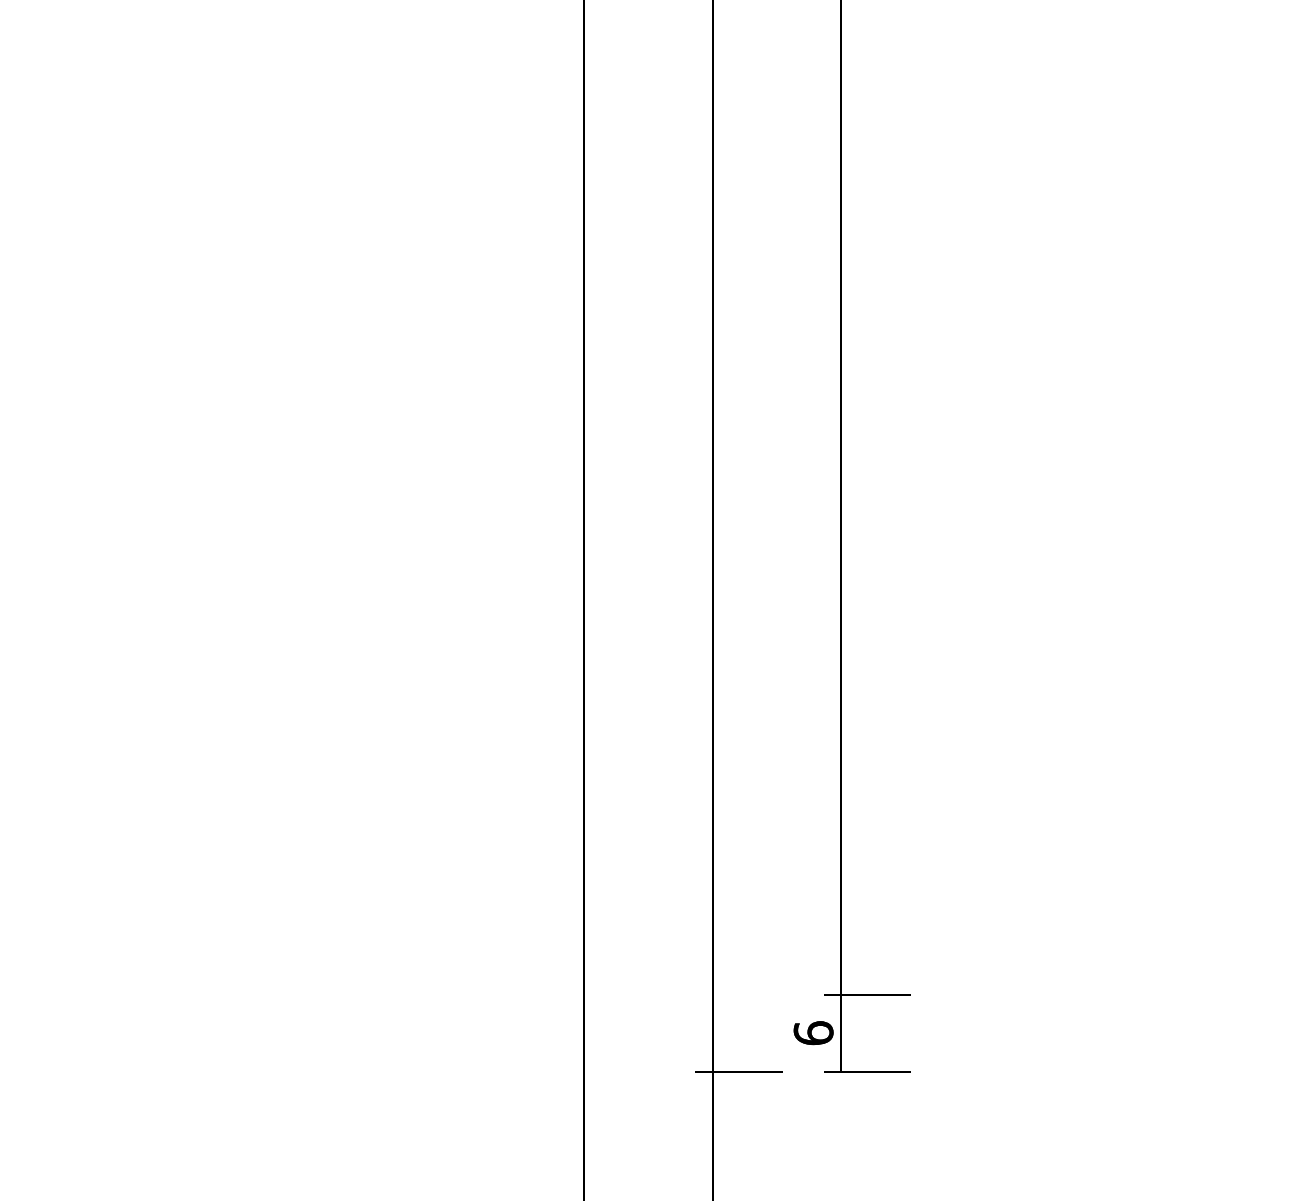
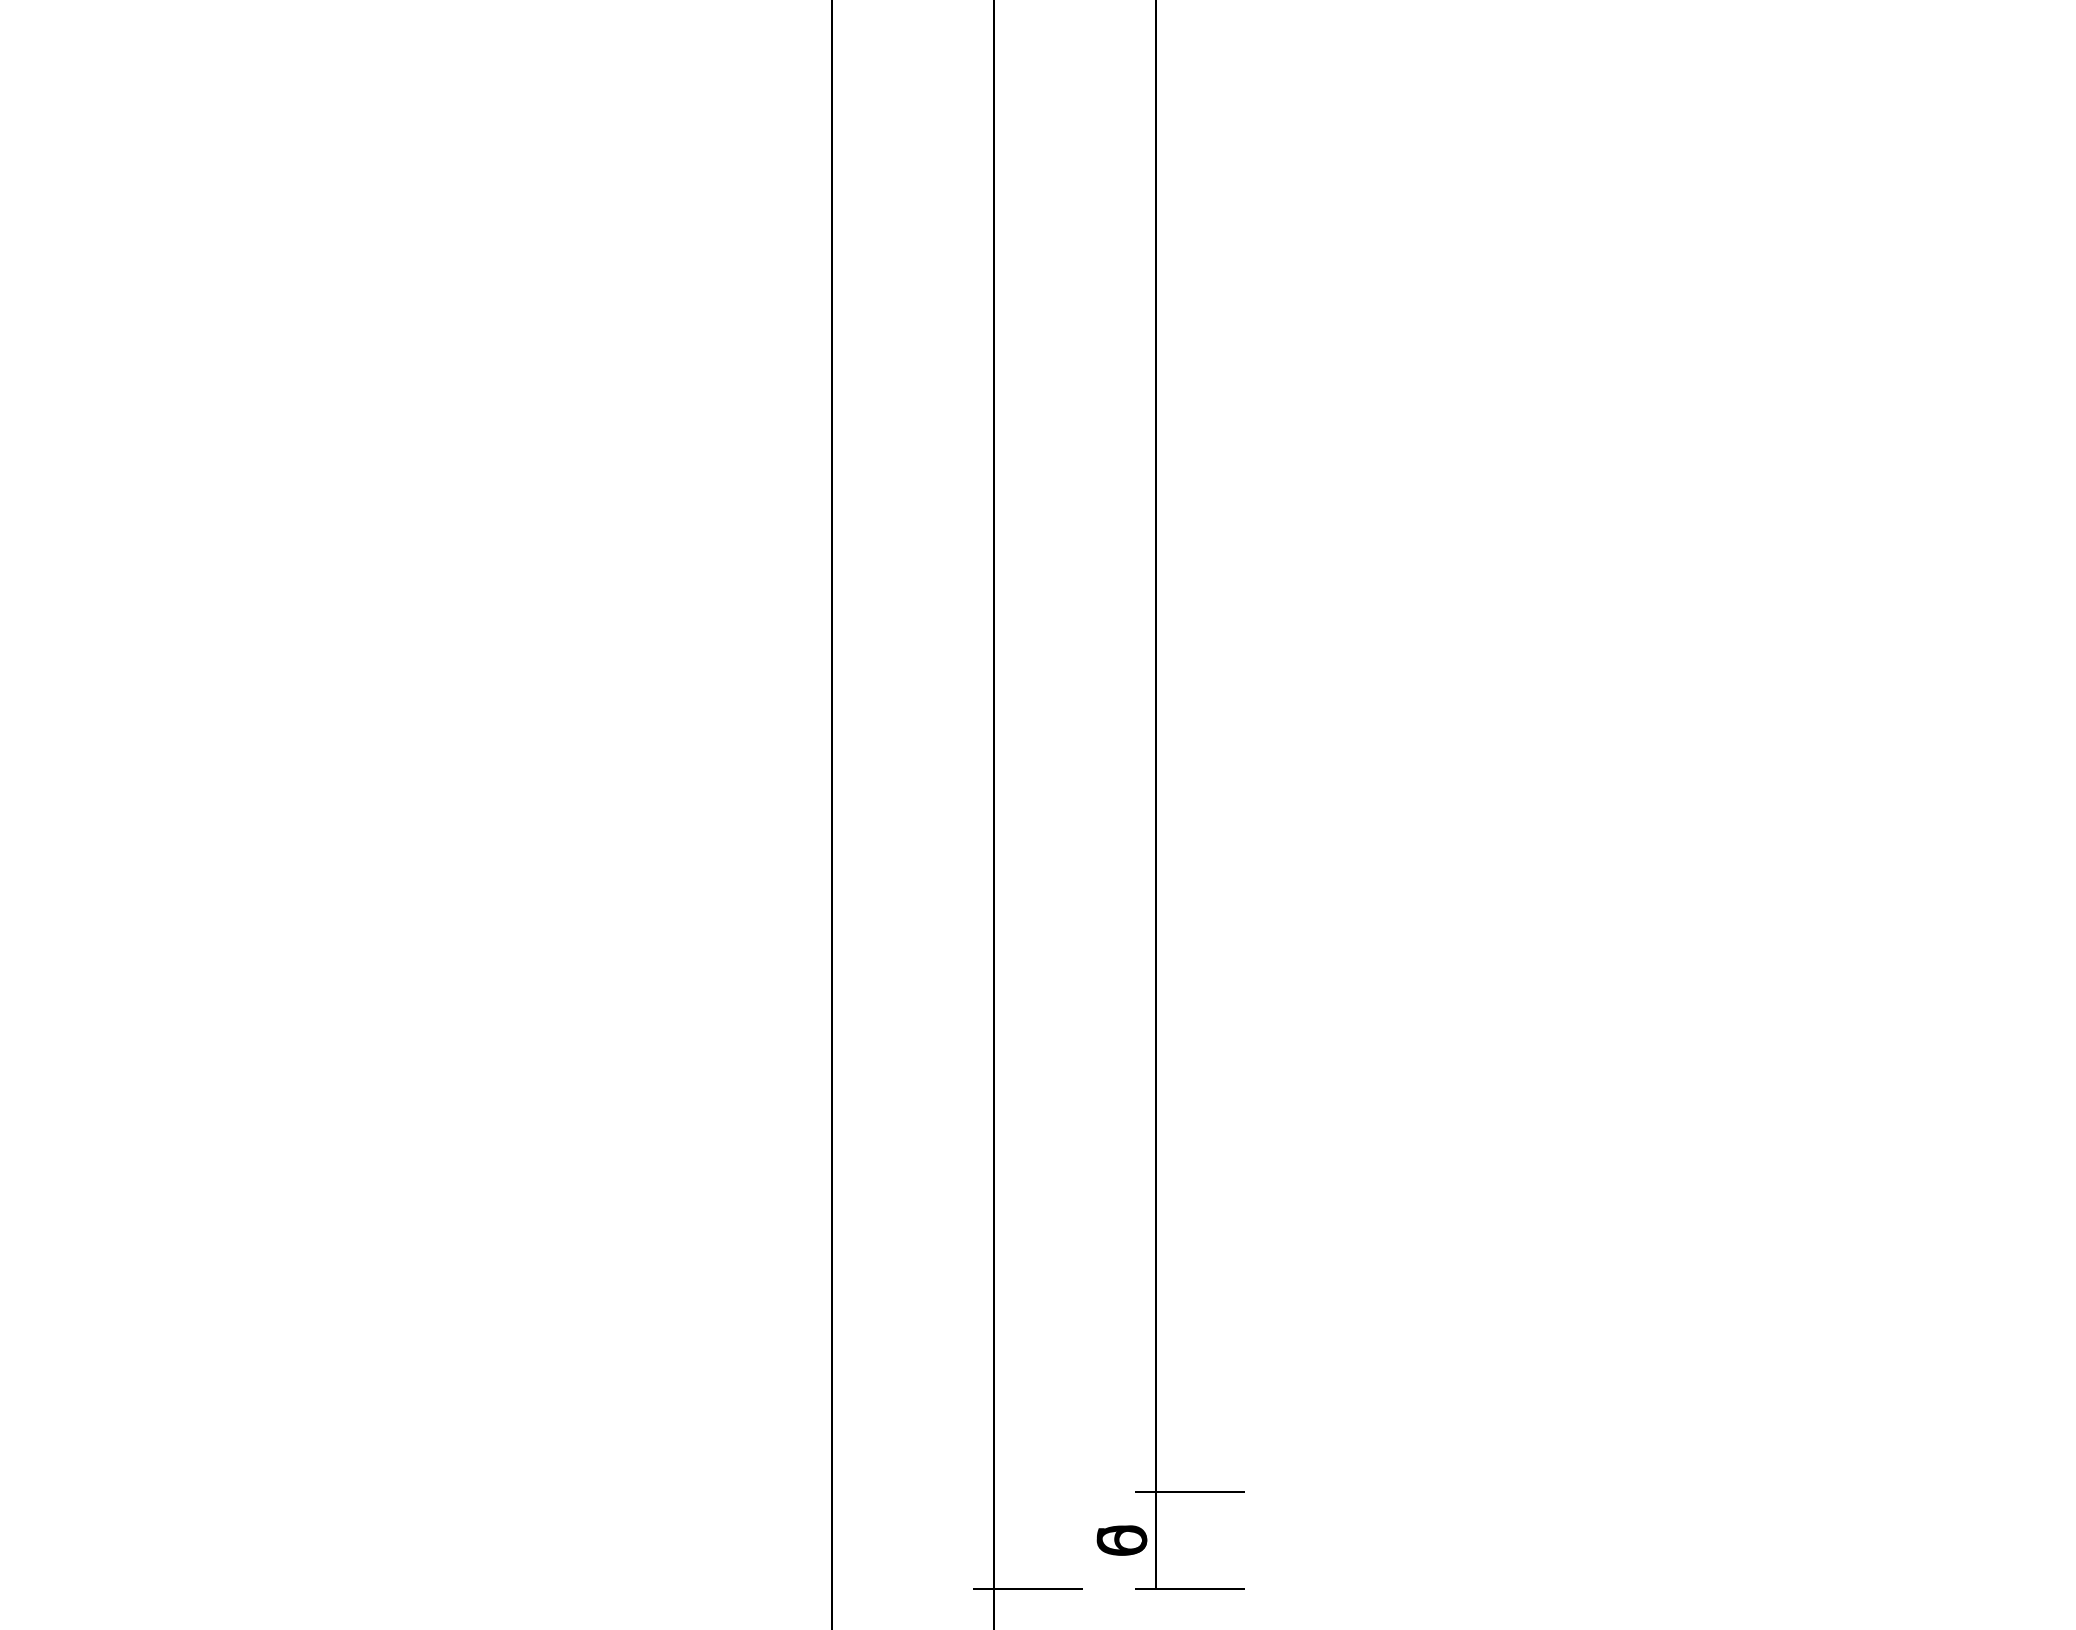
text: (813, 1033) -> (1121, 1540), 6 -> 0

